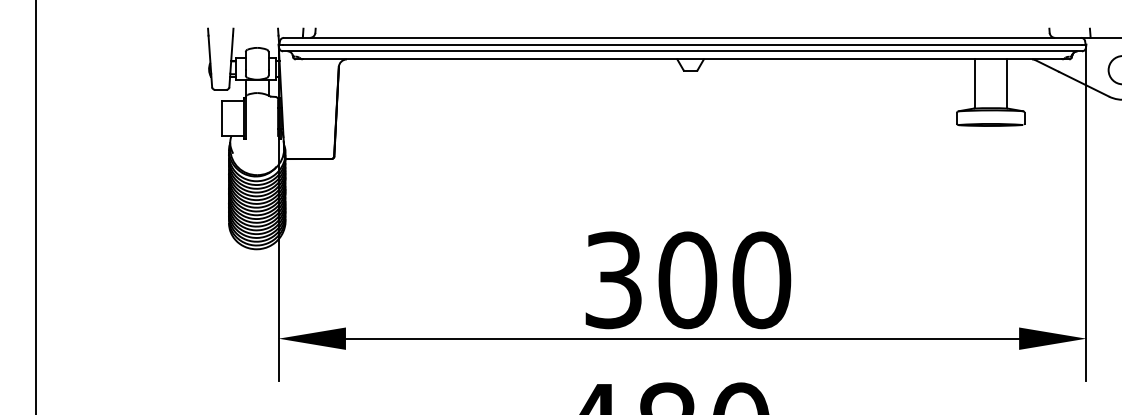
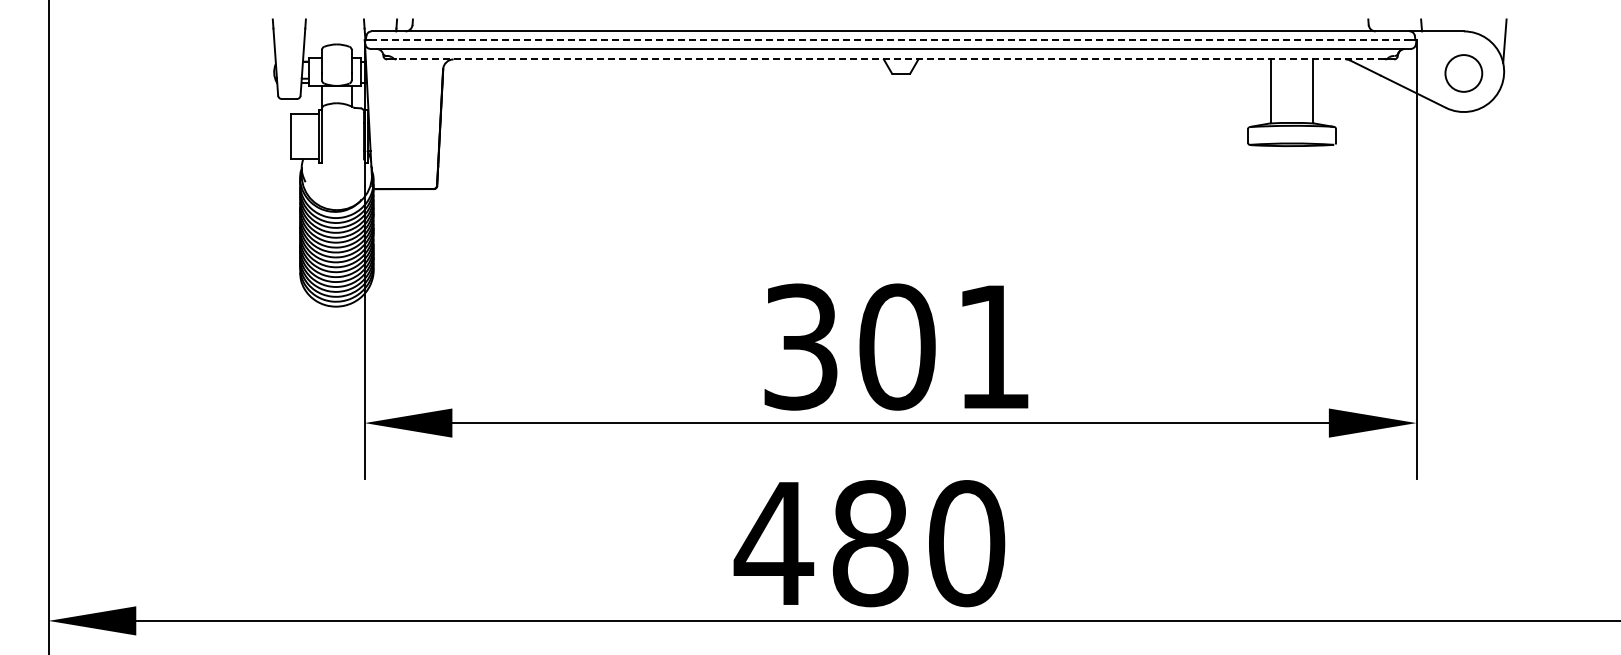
line: (682, 44) -> (890, 40), solid -> dashed
line: (682, 59) -> (890, 59), solid -> dashed
text: (761, 279) -> (993, 346), 300 -> 301

